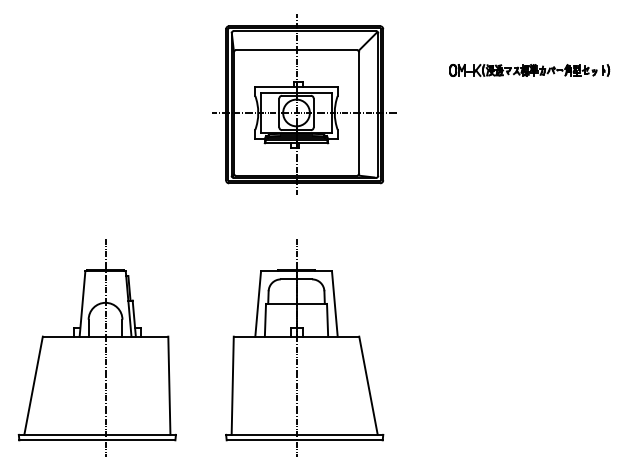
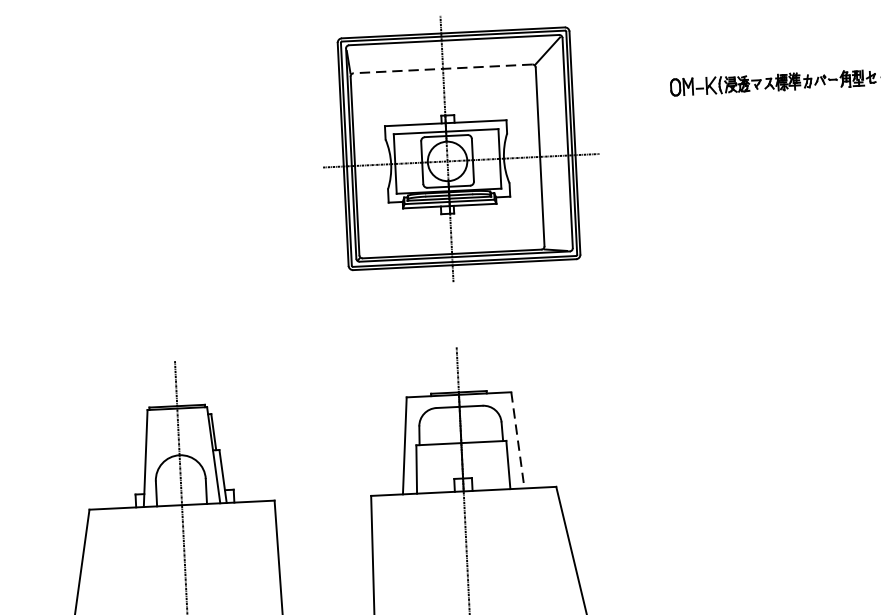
line: (296, 50) -> (443, 69), solid -> dashed
line: (334, 303) -> (517, 439), solid -> dashed

